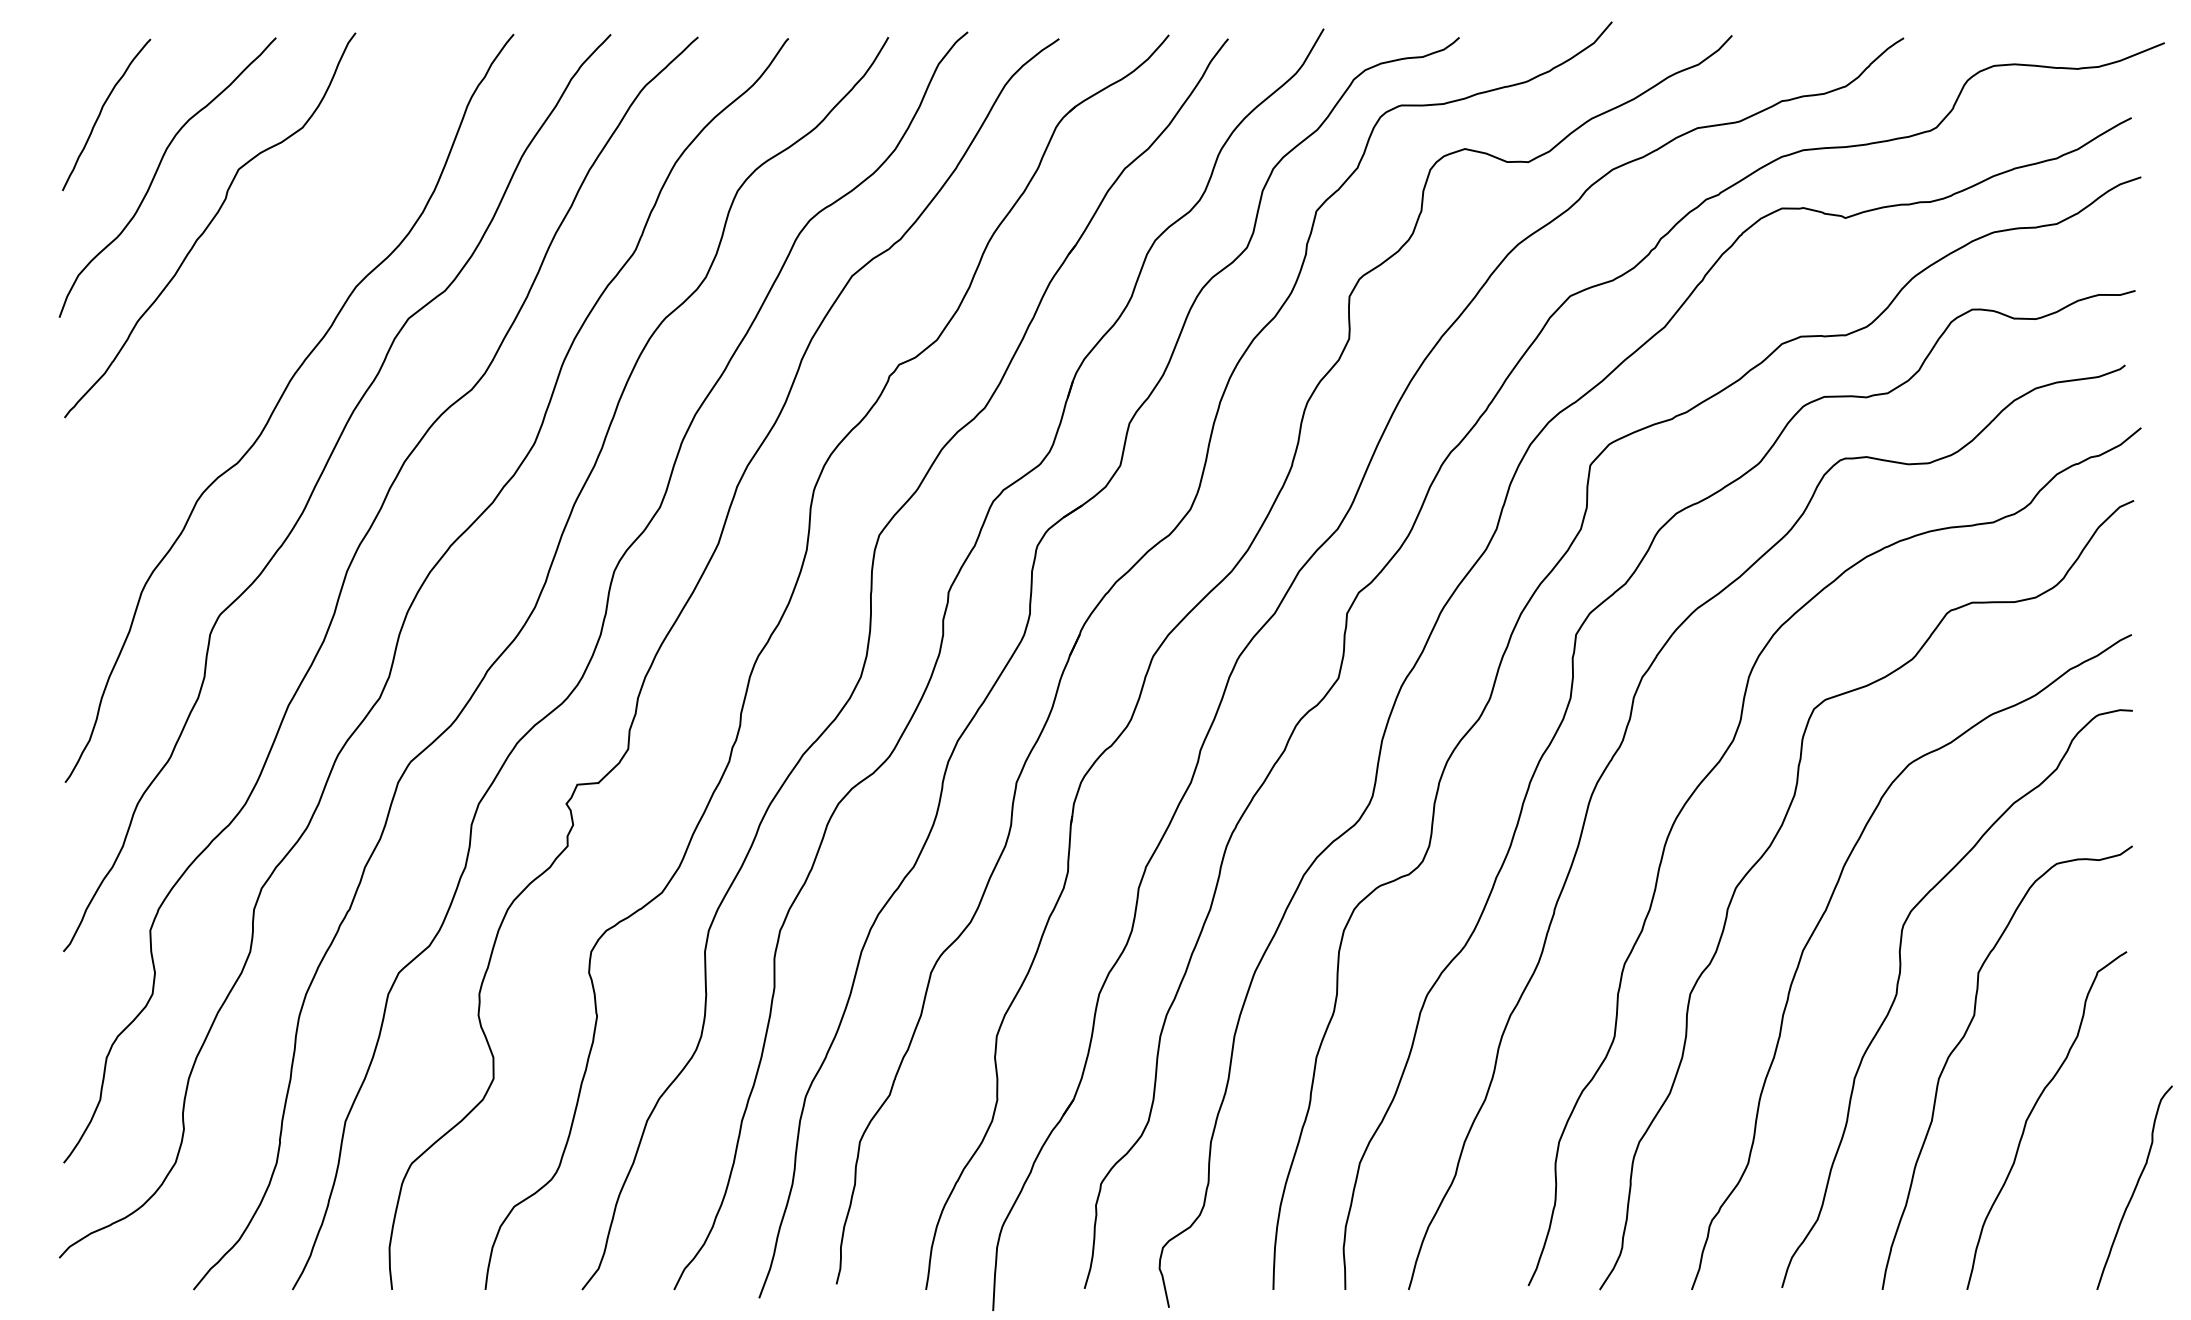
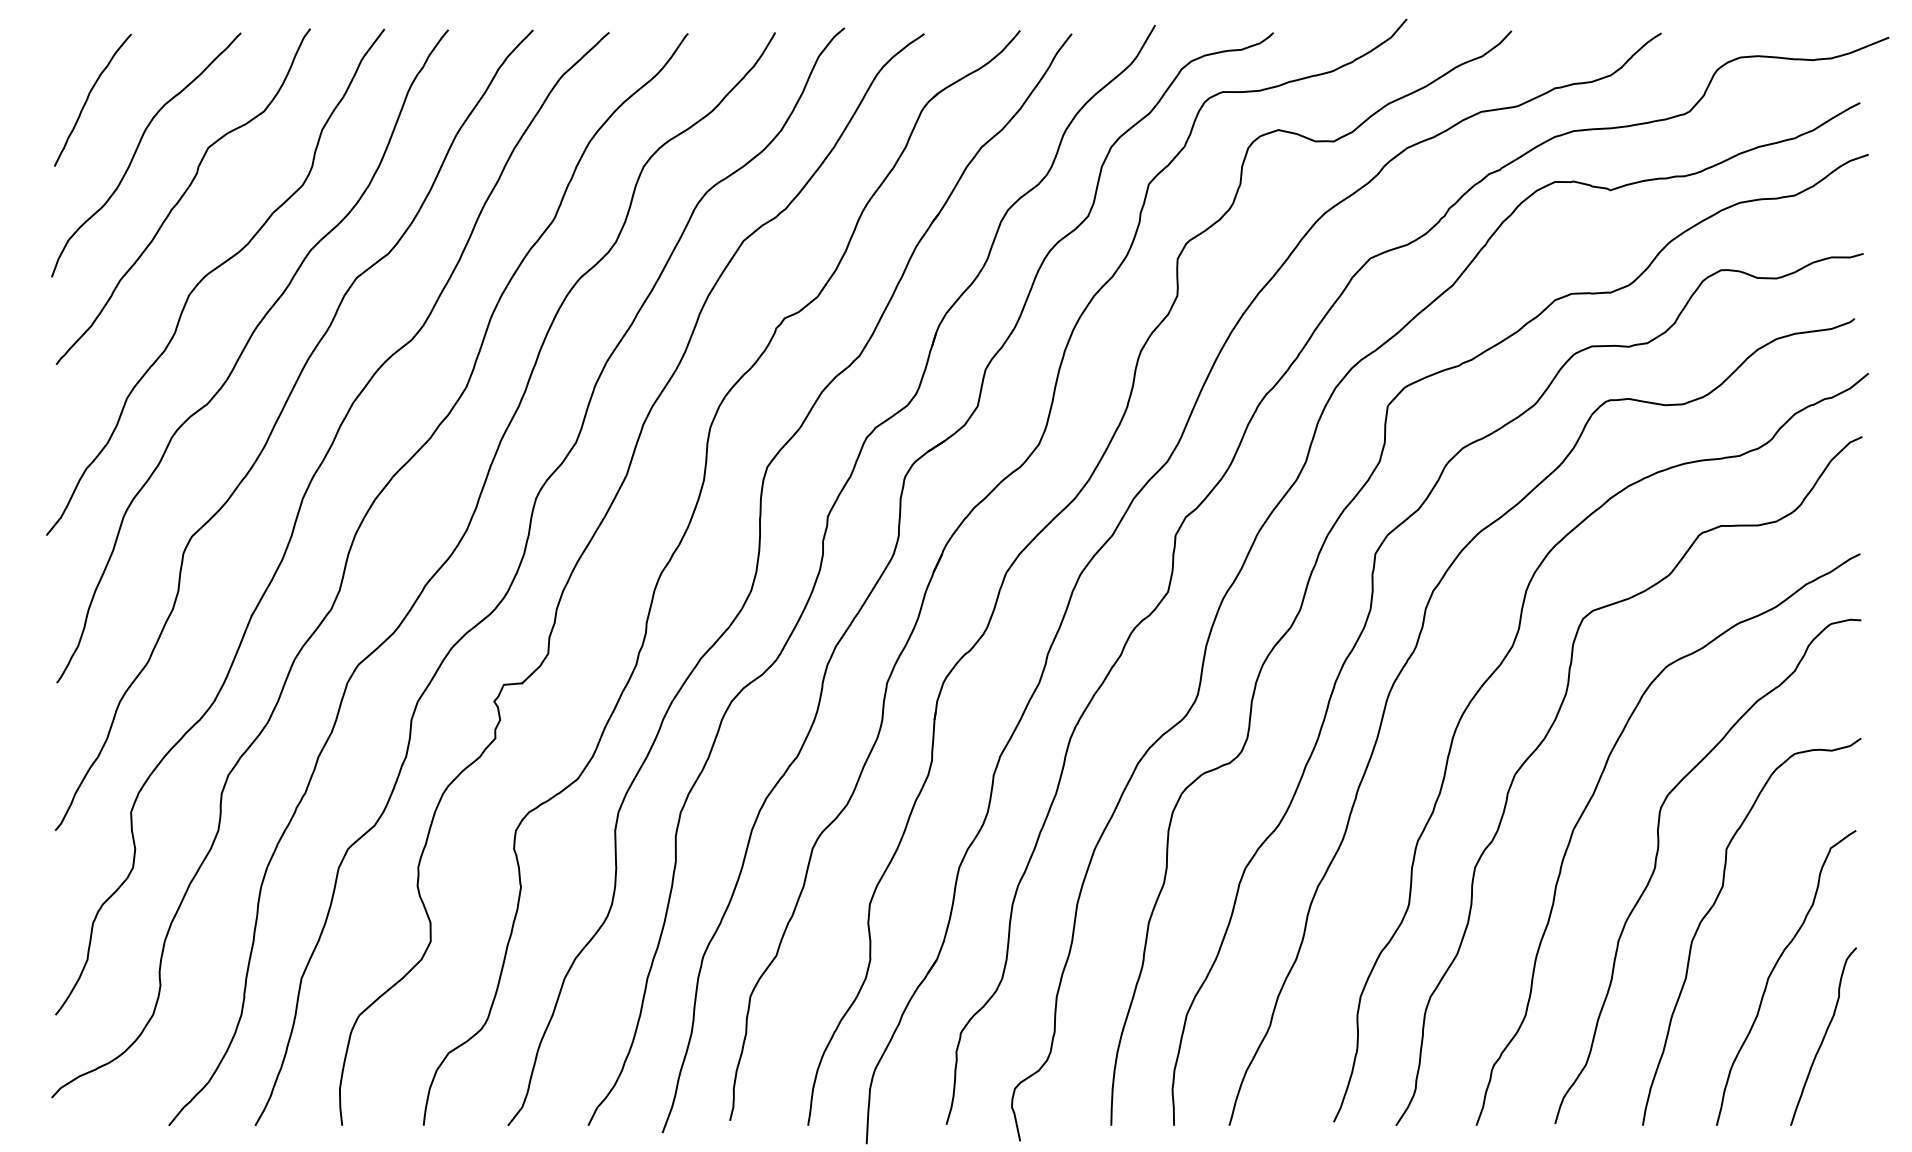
curve: (239, 314) -> (208, 274), added
curve: (2134, 1187) -> (1823, 1036), moved

